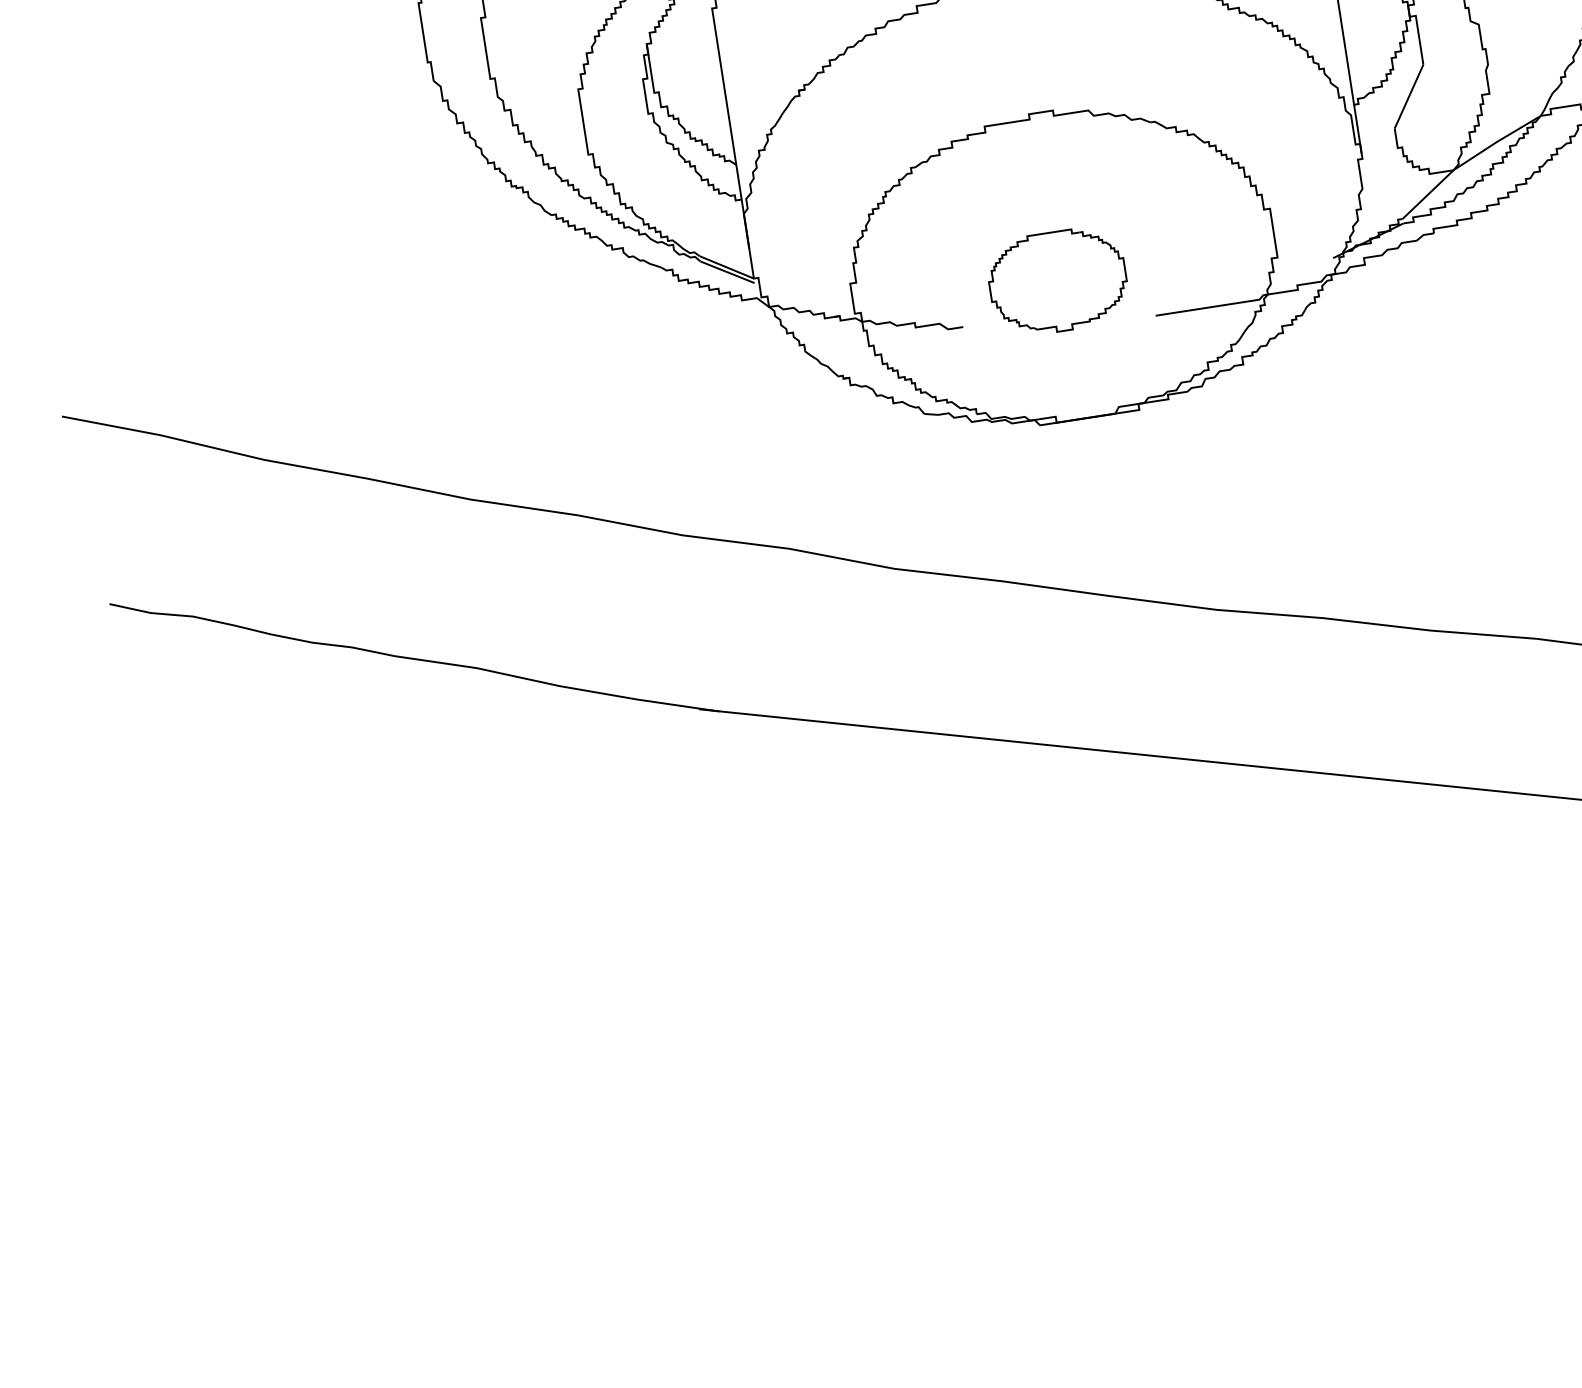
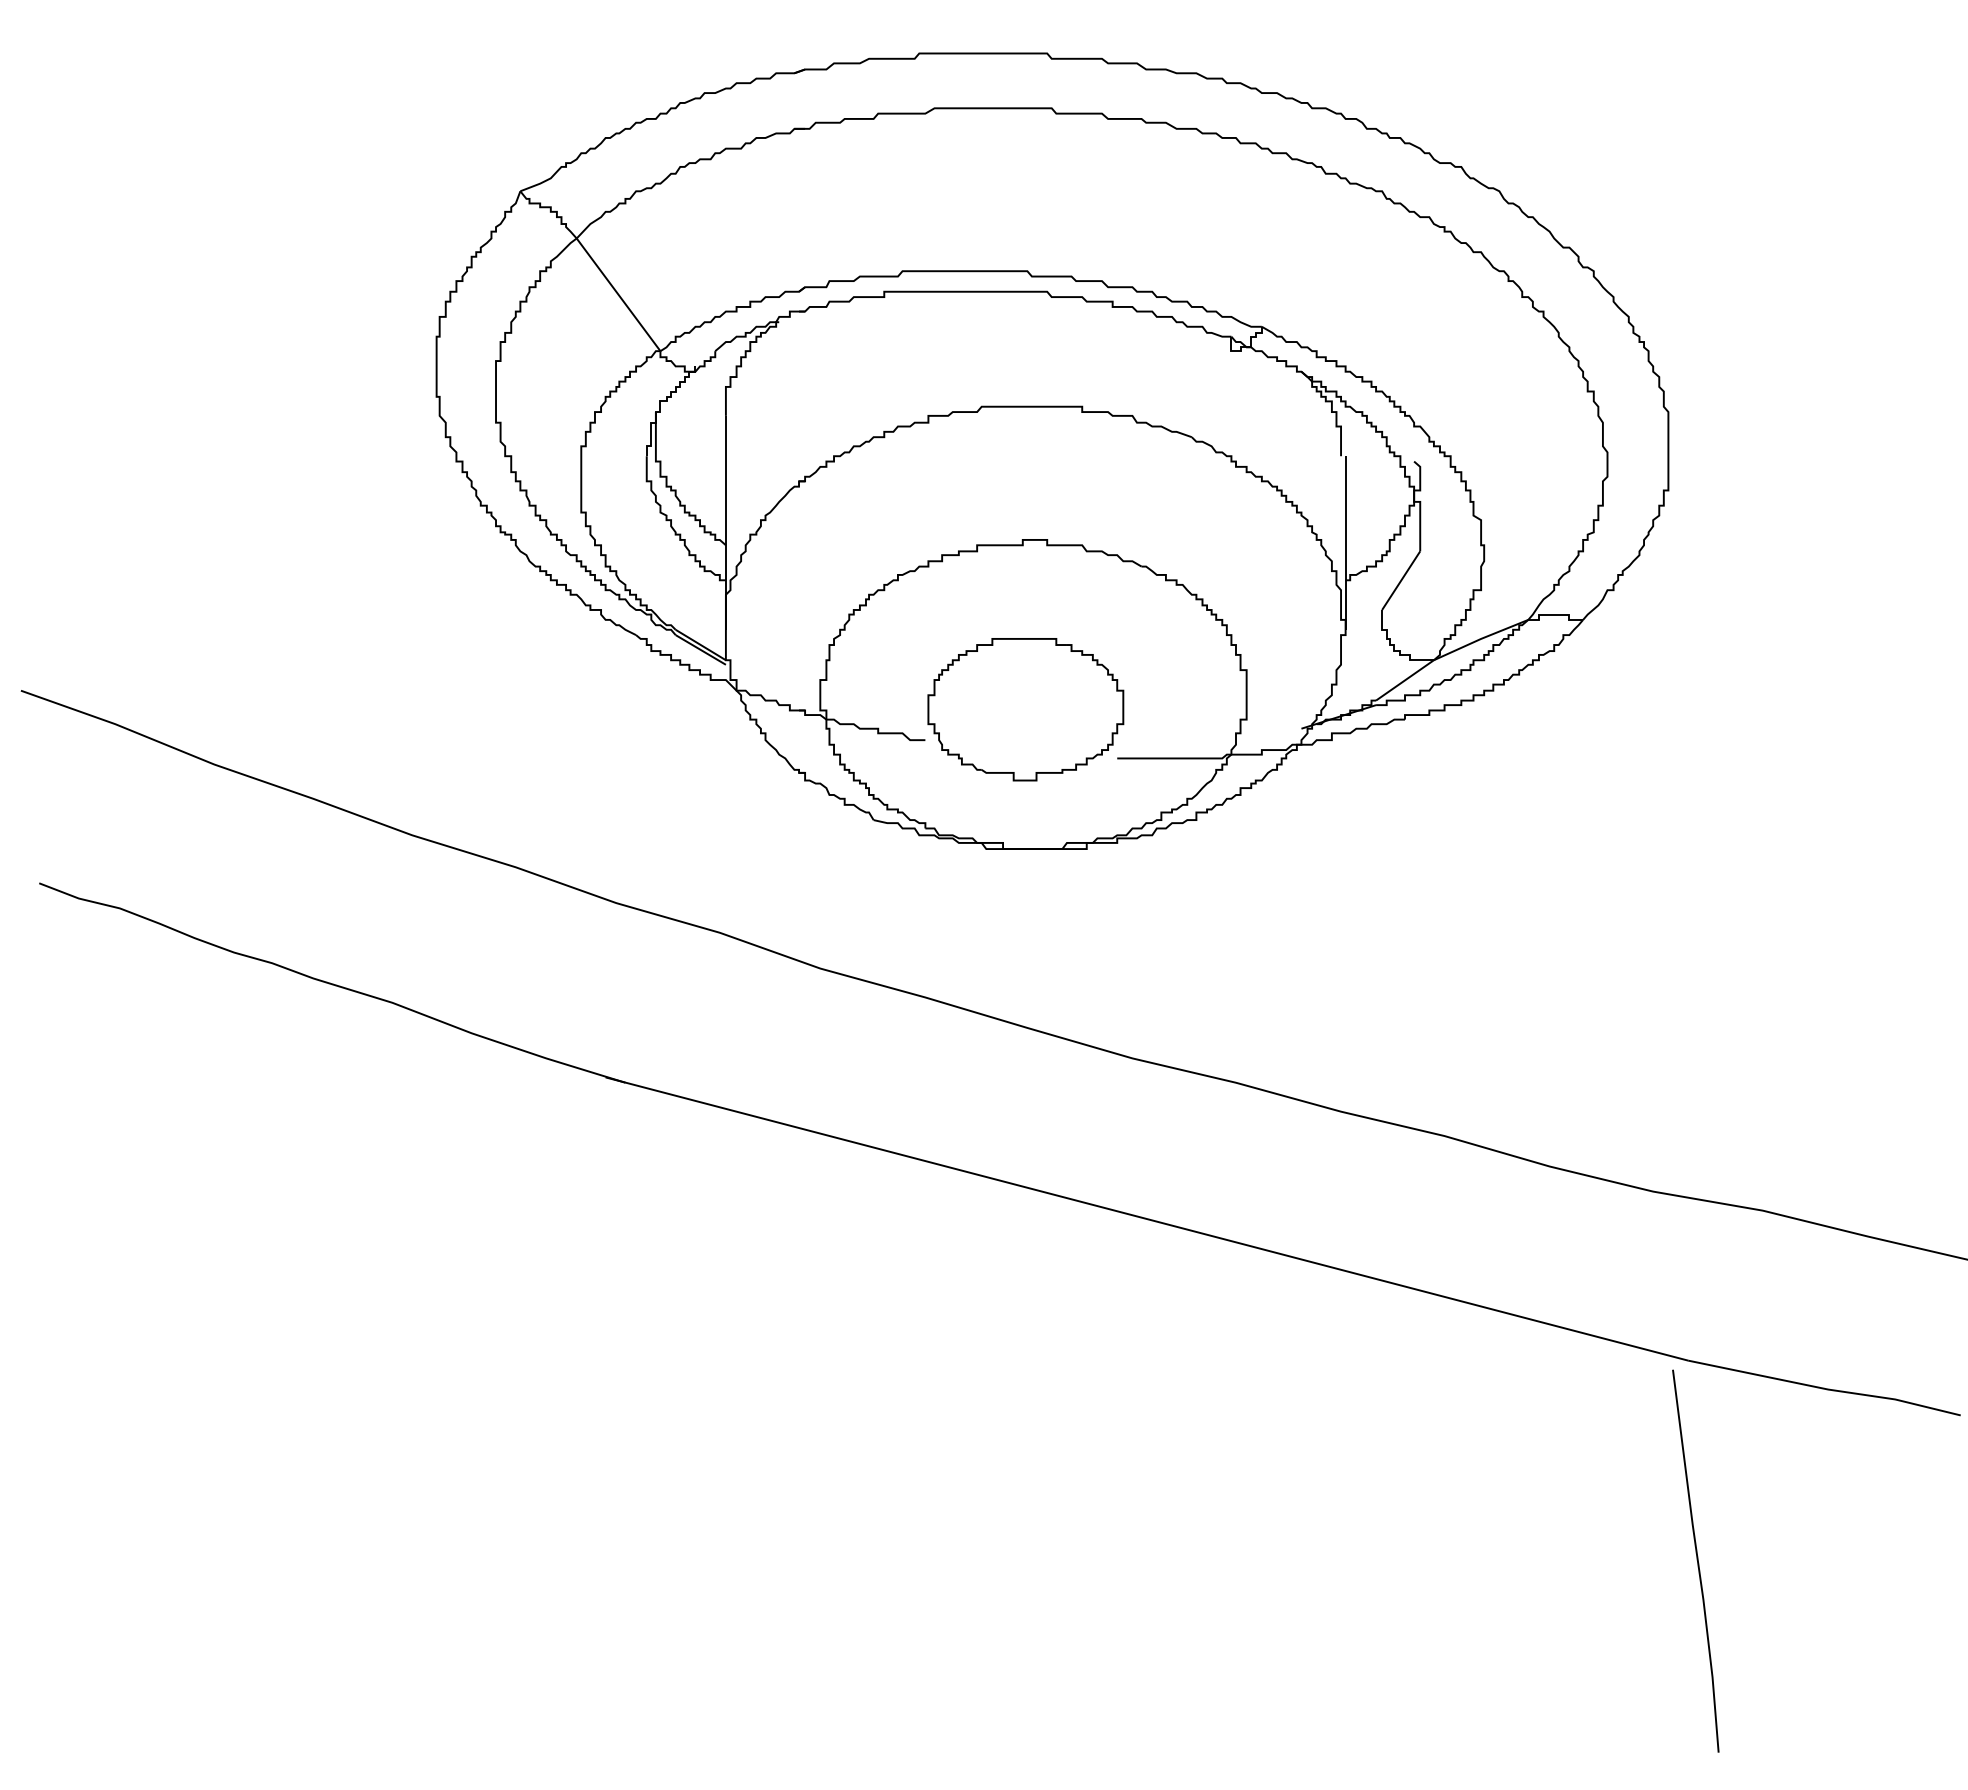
part: (1057, 281) -> (1025, 709), size x1.43

